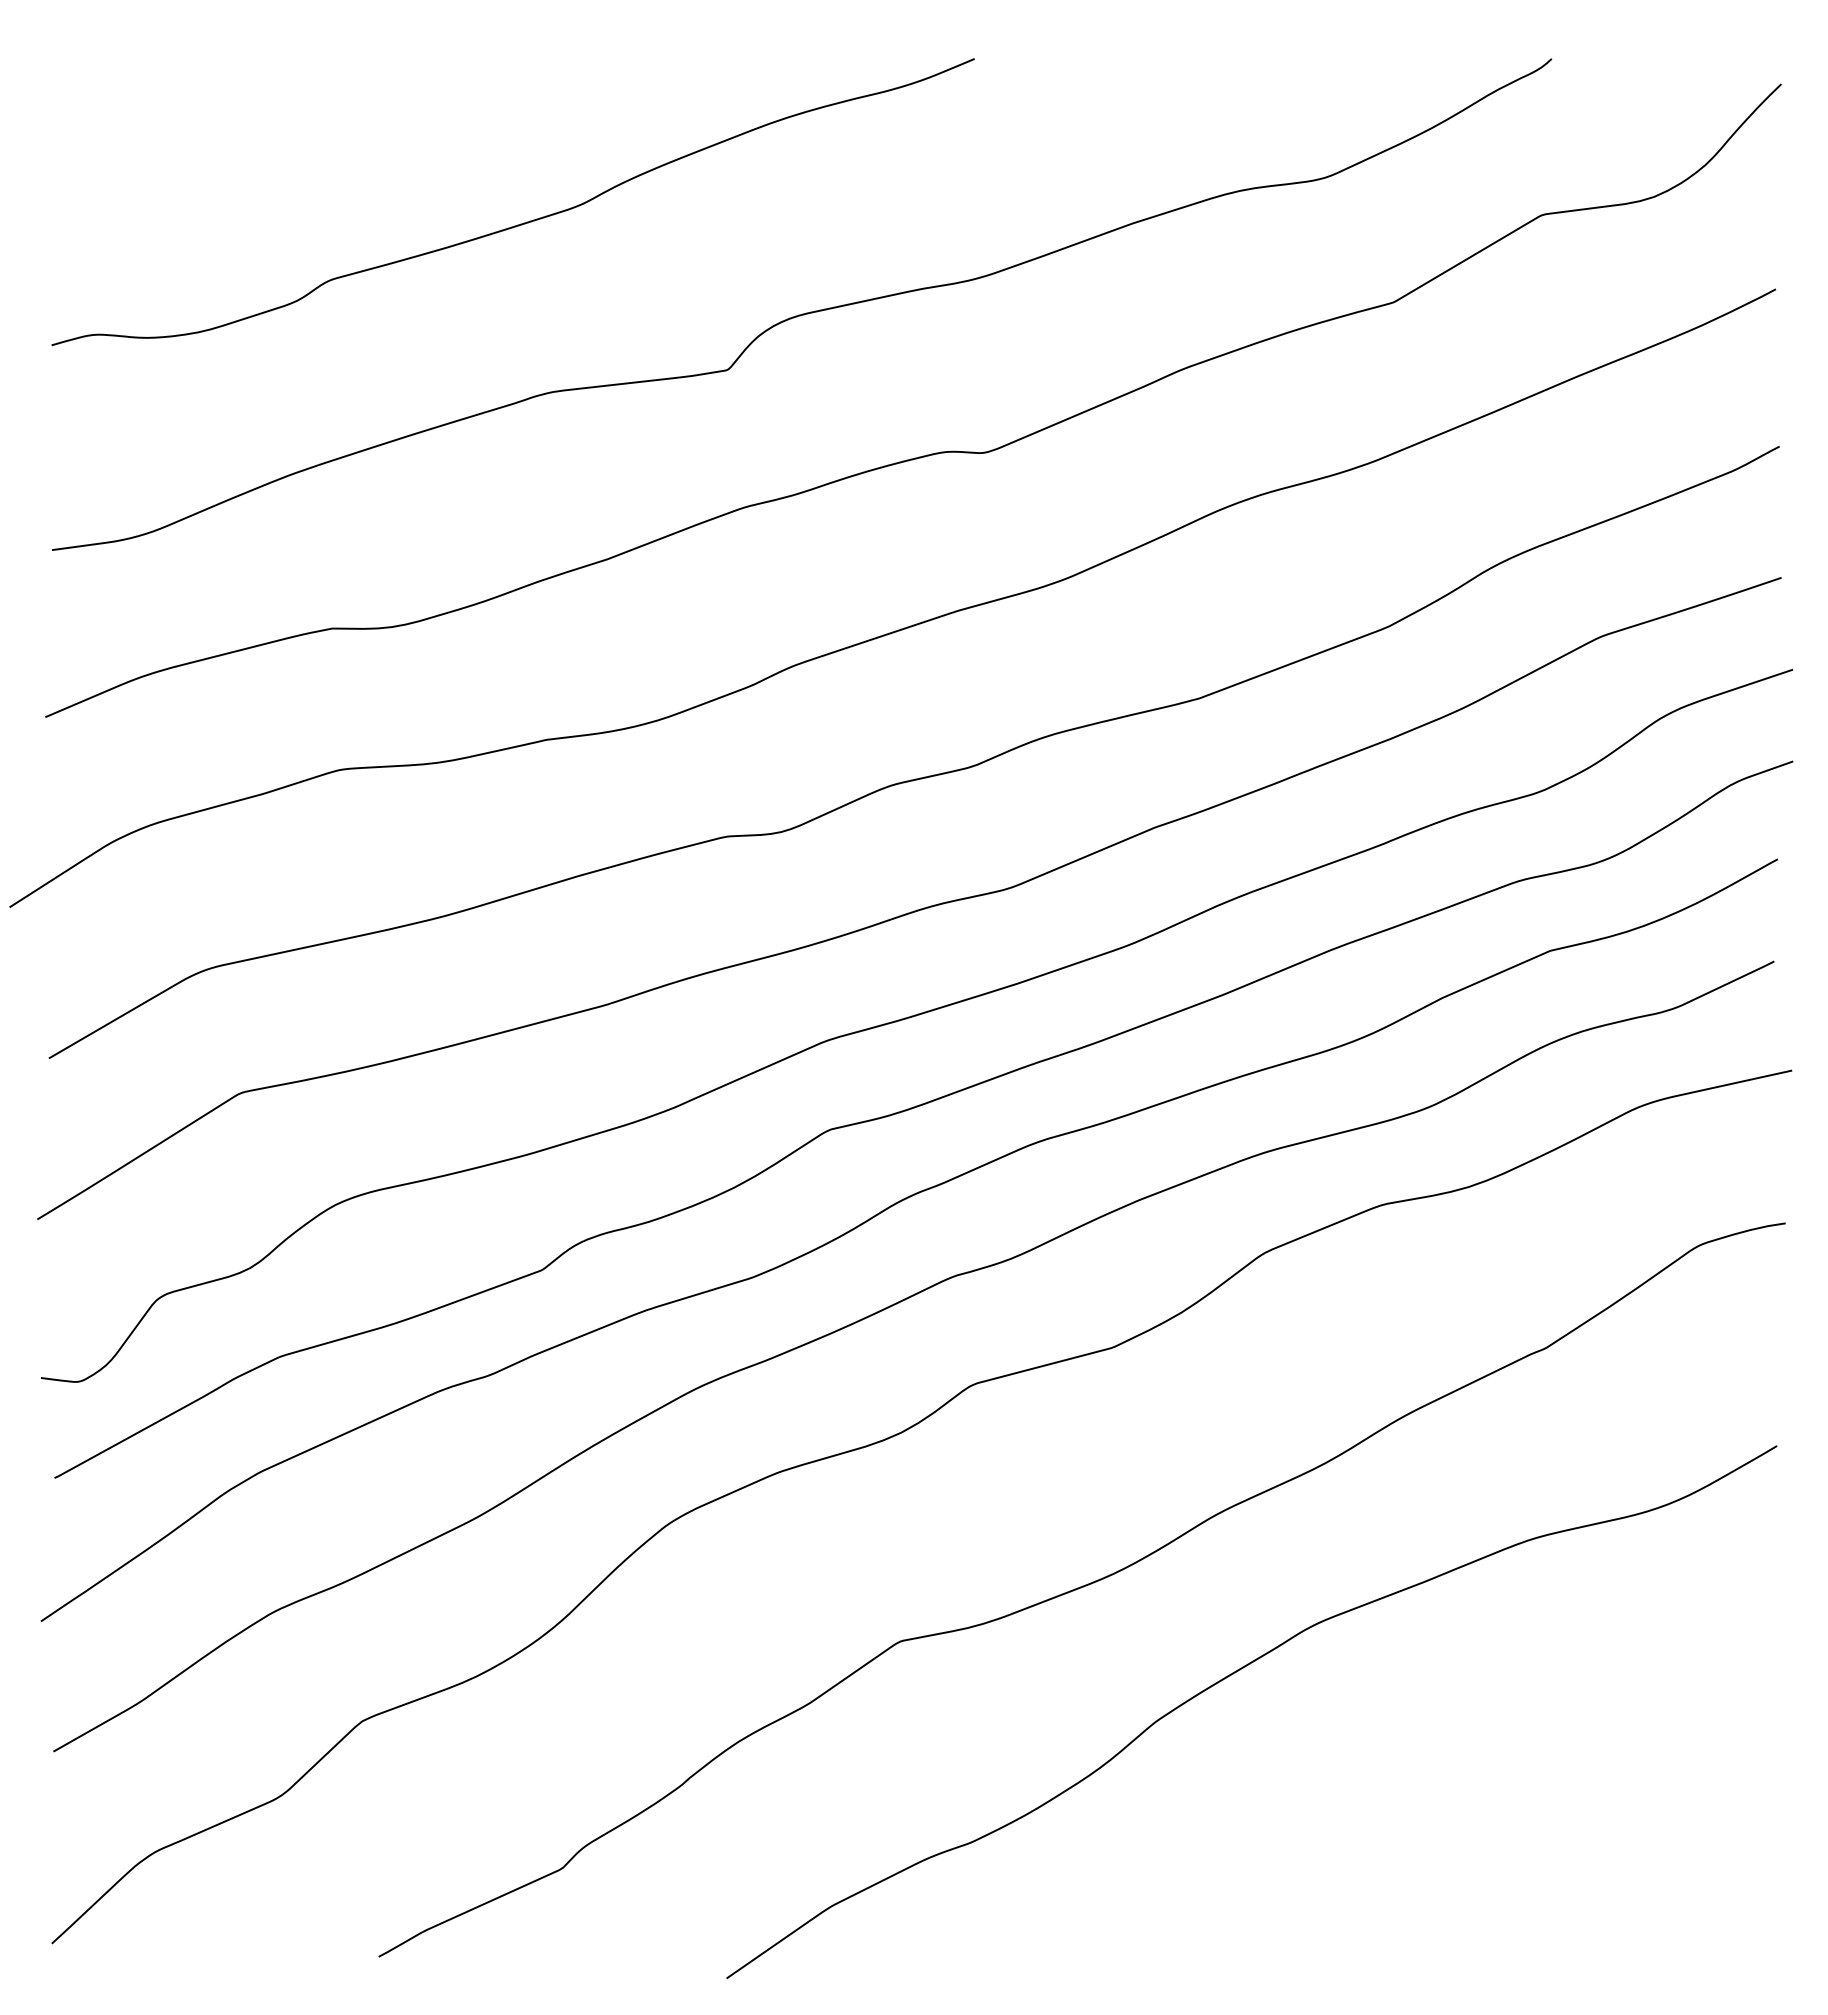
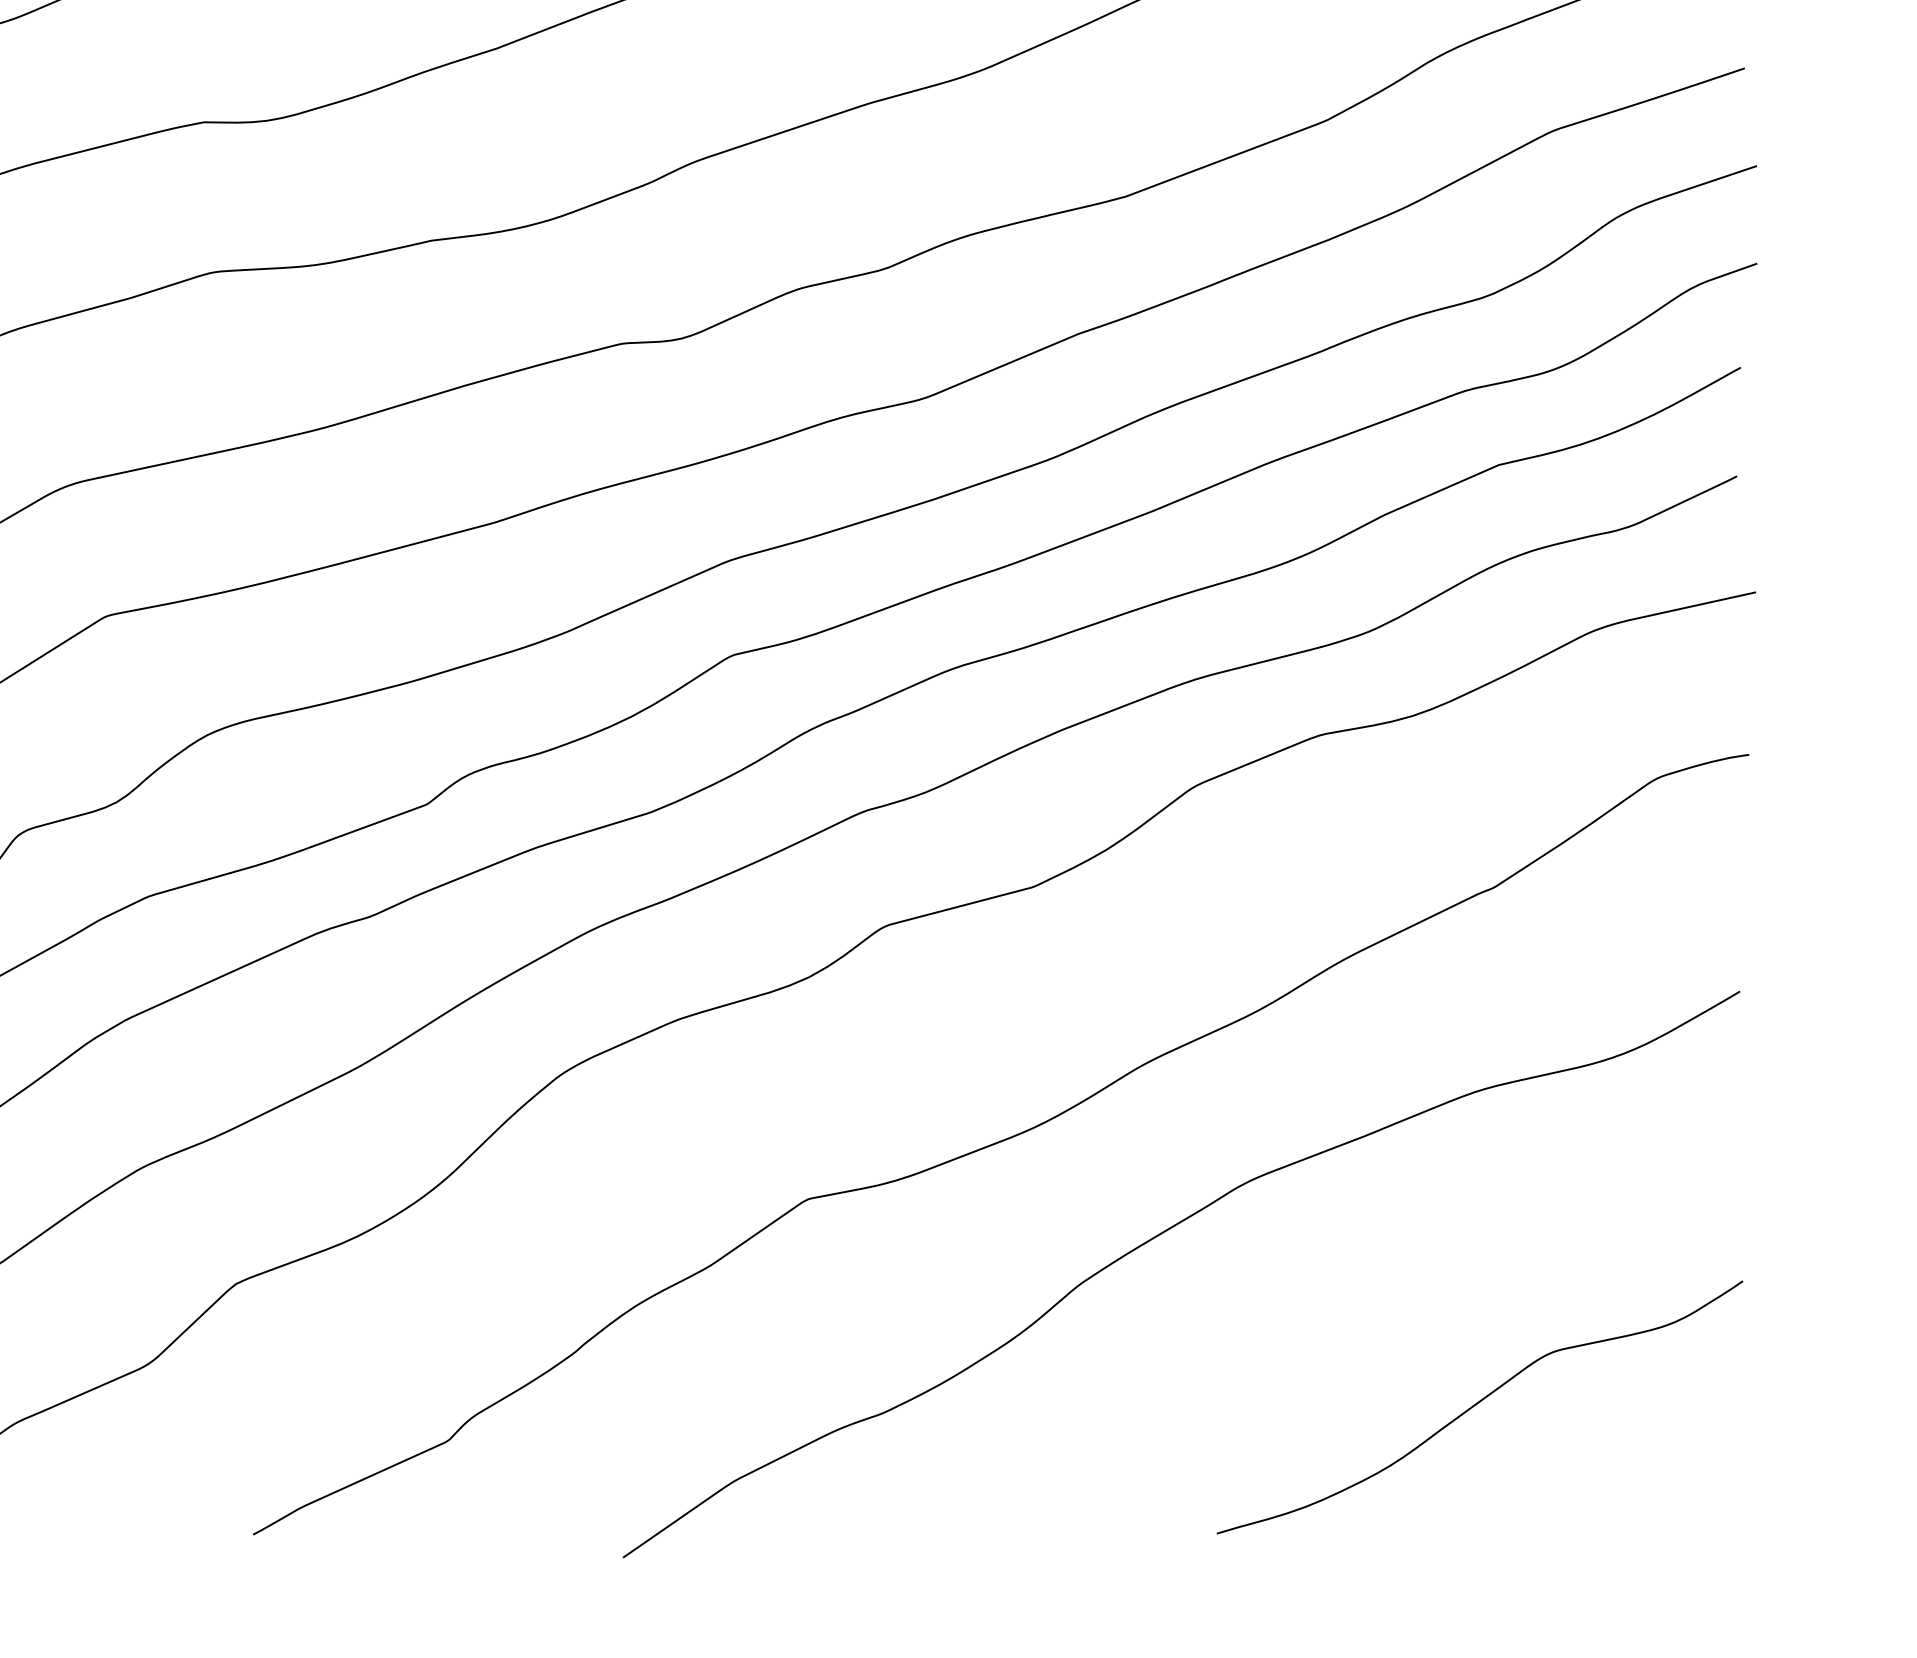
curve: (1530, 1834) -> (1477, 1404), added

